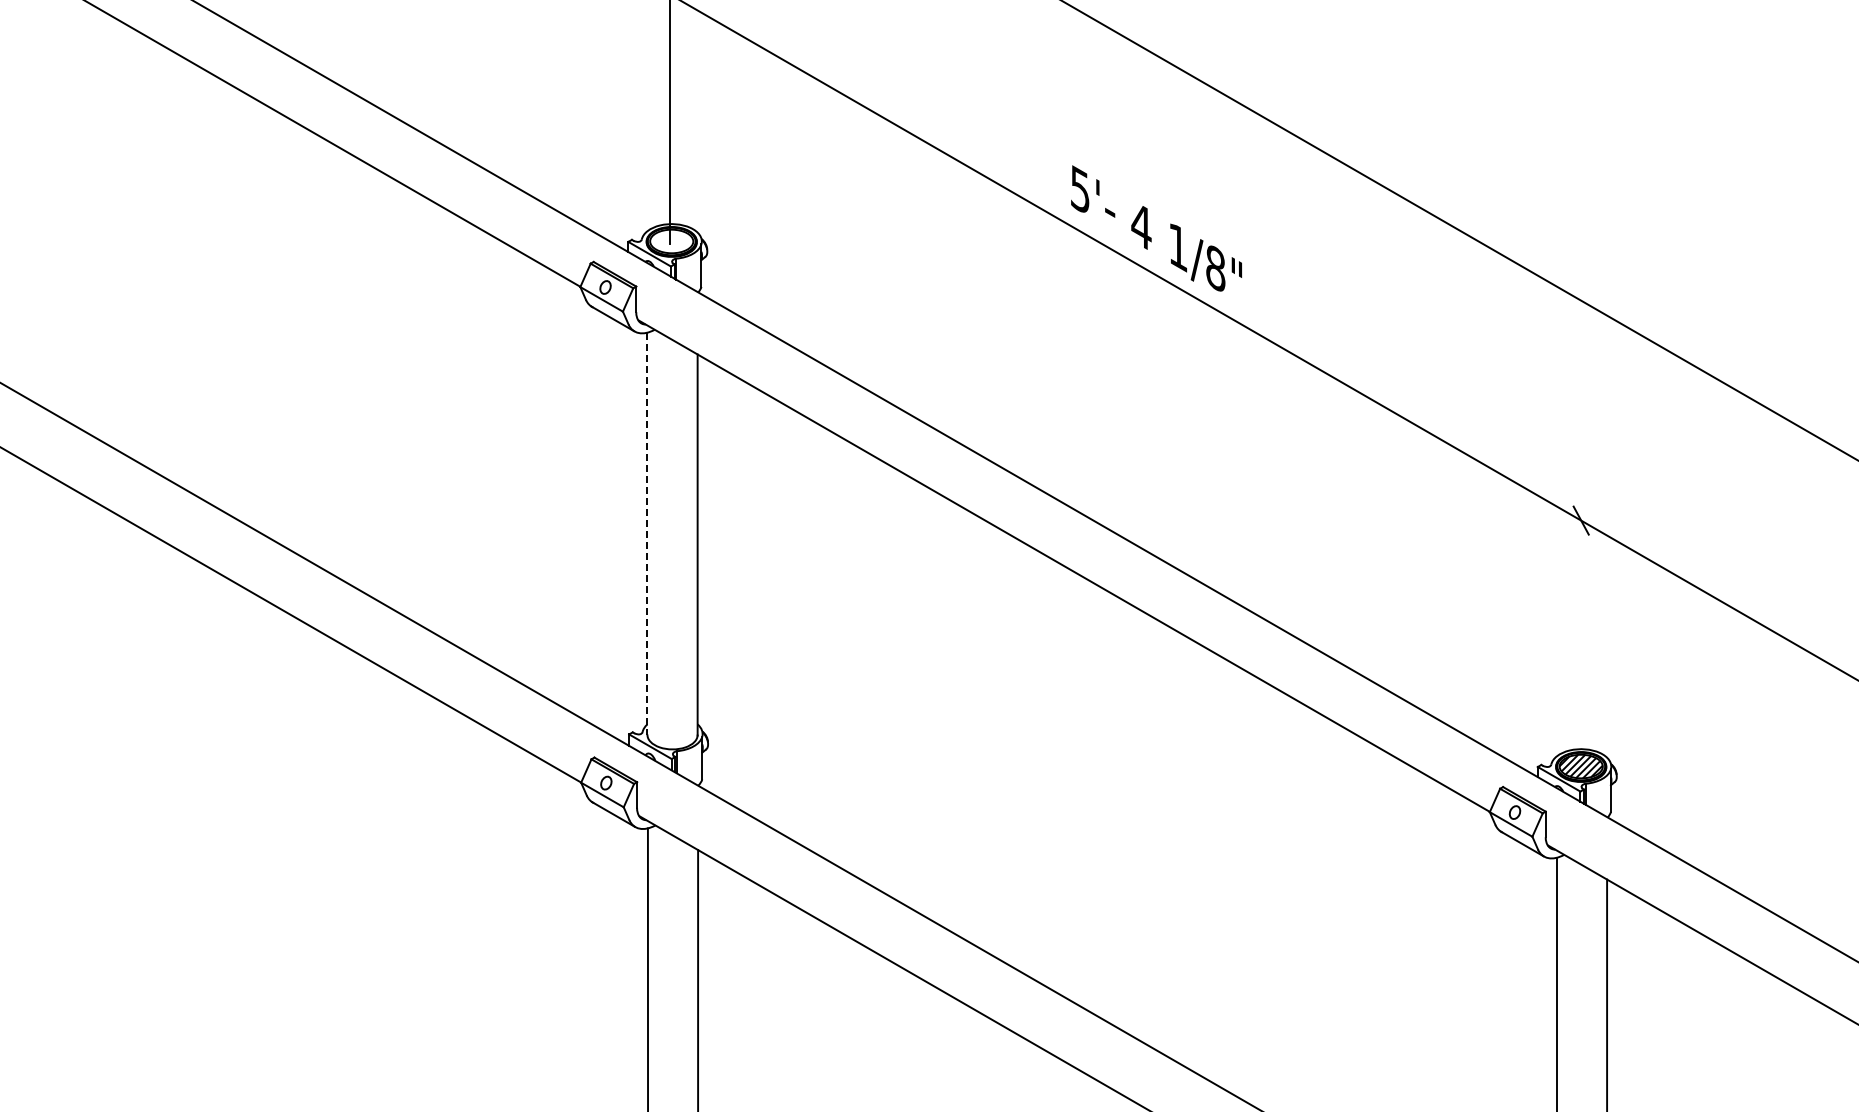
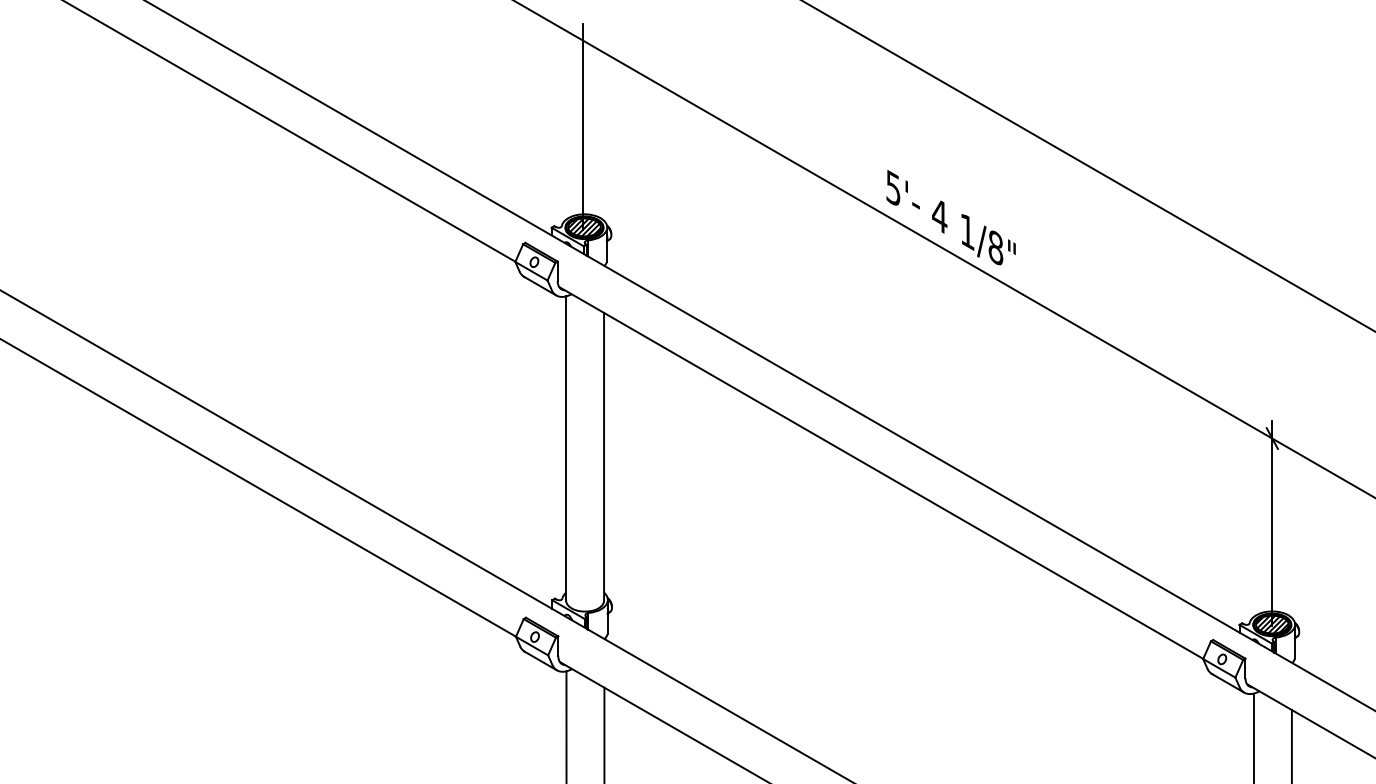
hatch: (671, 241) -> (584, 227), added
line: (647, 534) -> (566, 449), dashed -> solid
line: (1581, 632) -> (1272, 523), added

